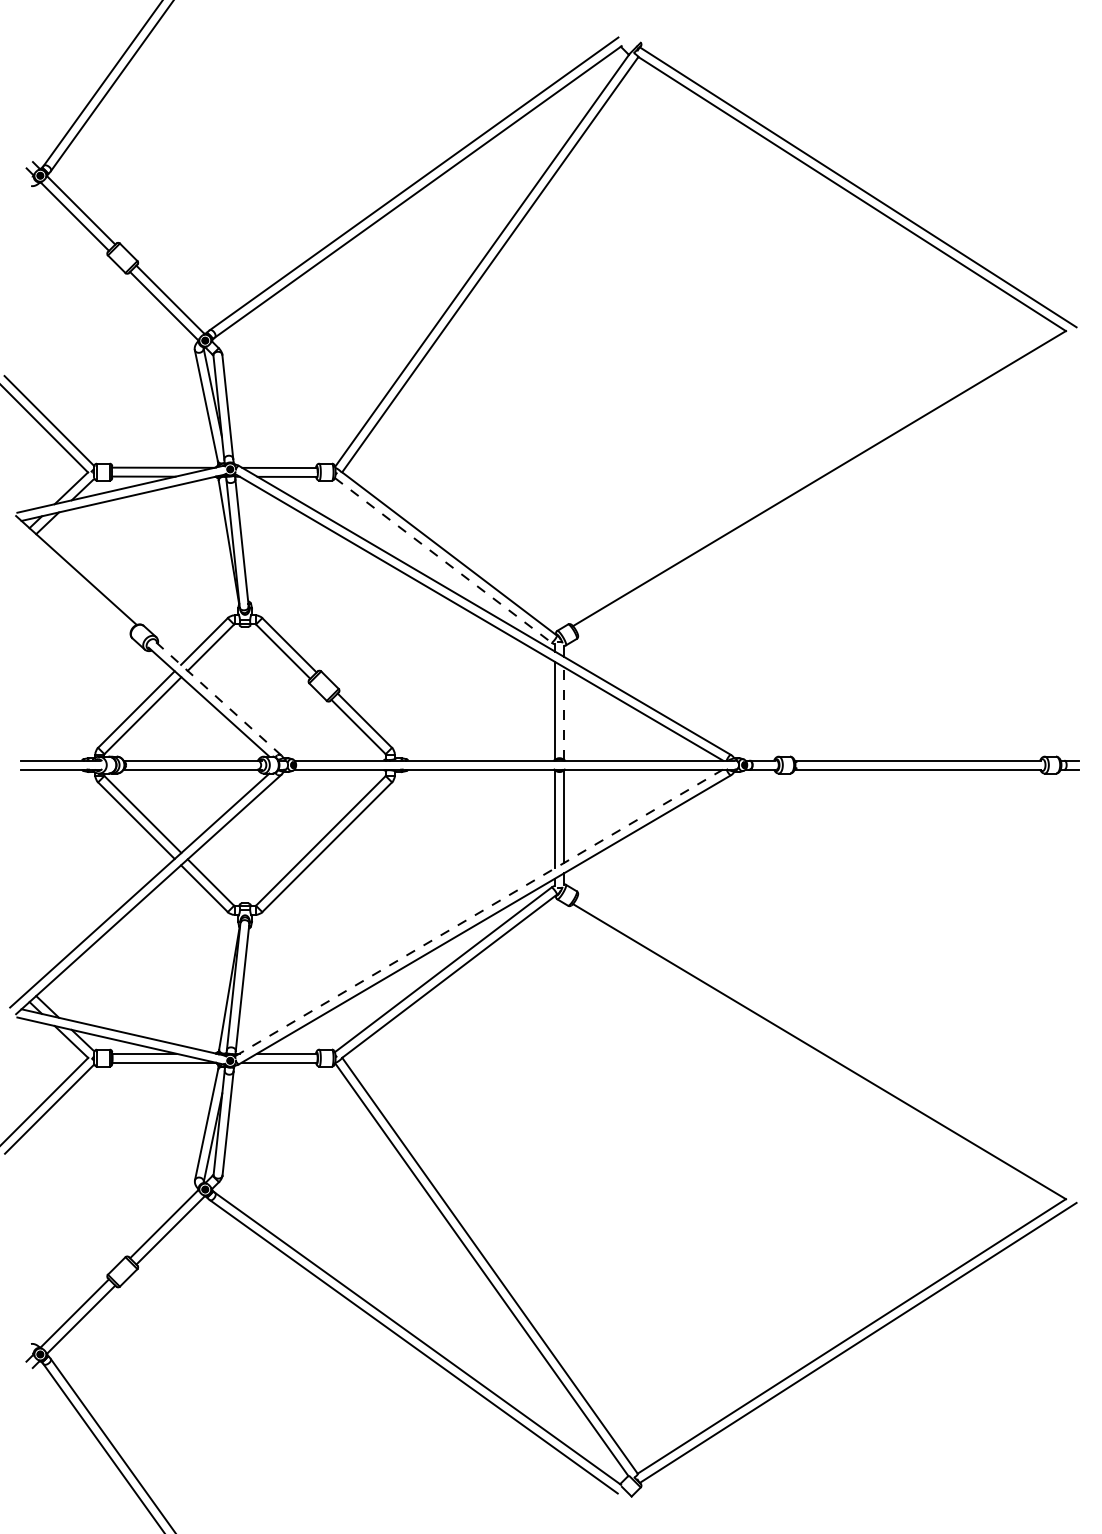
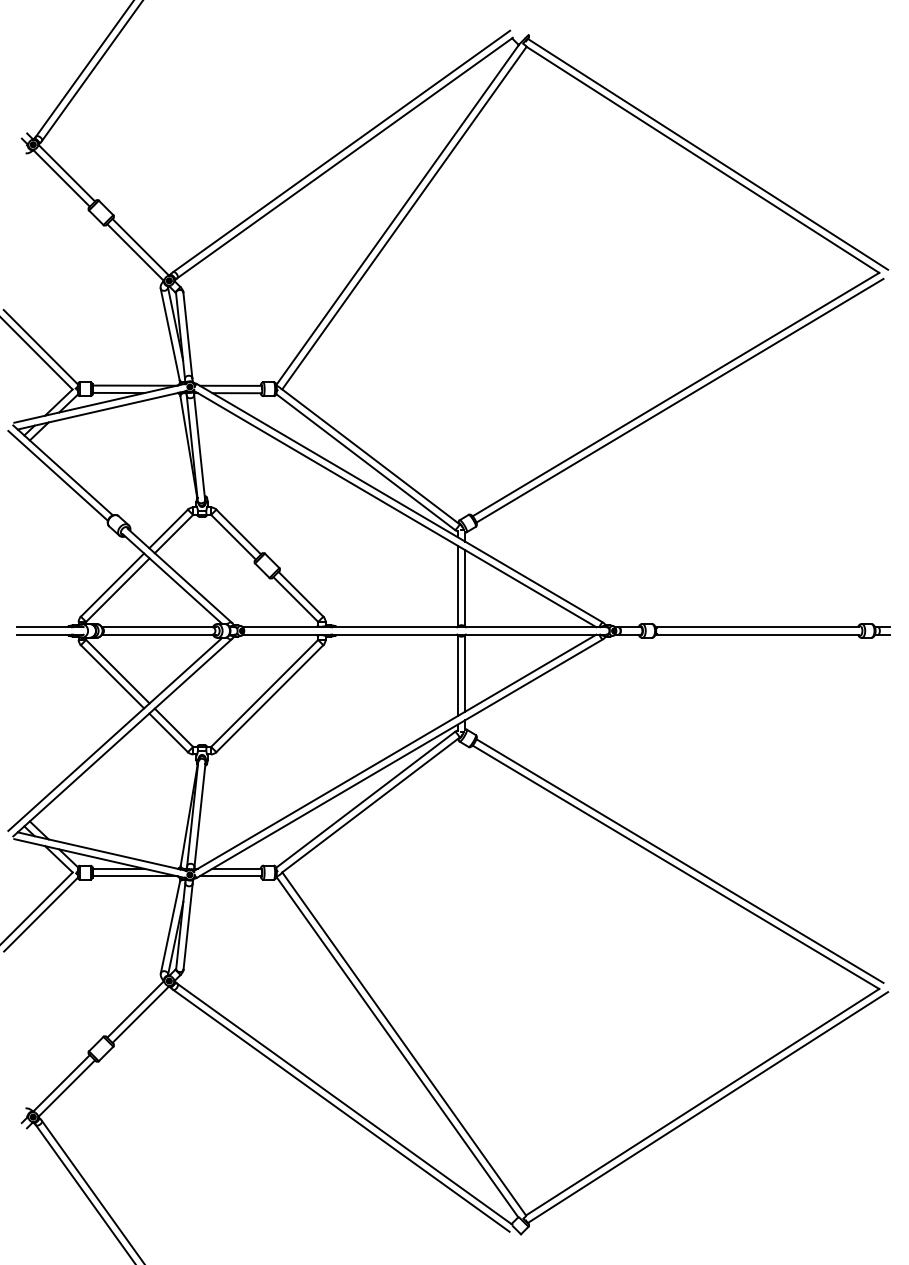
line: (824, 485) -> (680, 400), added
line: (443, 560) -> (365, 462), dashed -> solid
line: (70, 576) -> (58, 475), added
line: (217, 697) -> (179, 575), dashed -> solid
line: (564, 713) -> (465, 588), dashed -> solid
line: (479, 912) -> (395, 752), dashed -> solid
line: (824, 1043) -> (680, 860), added

